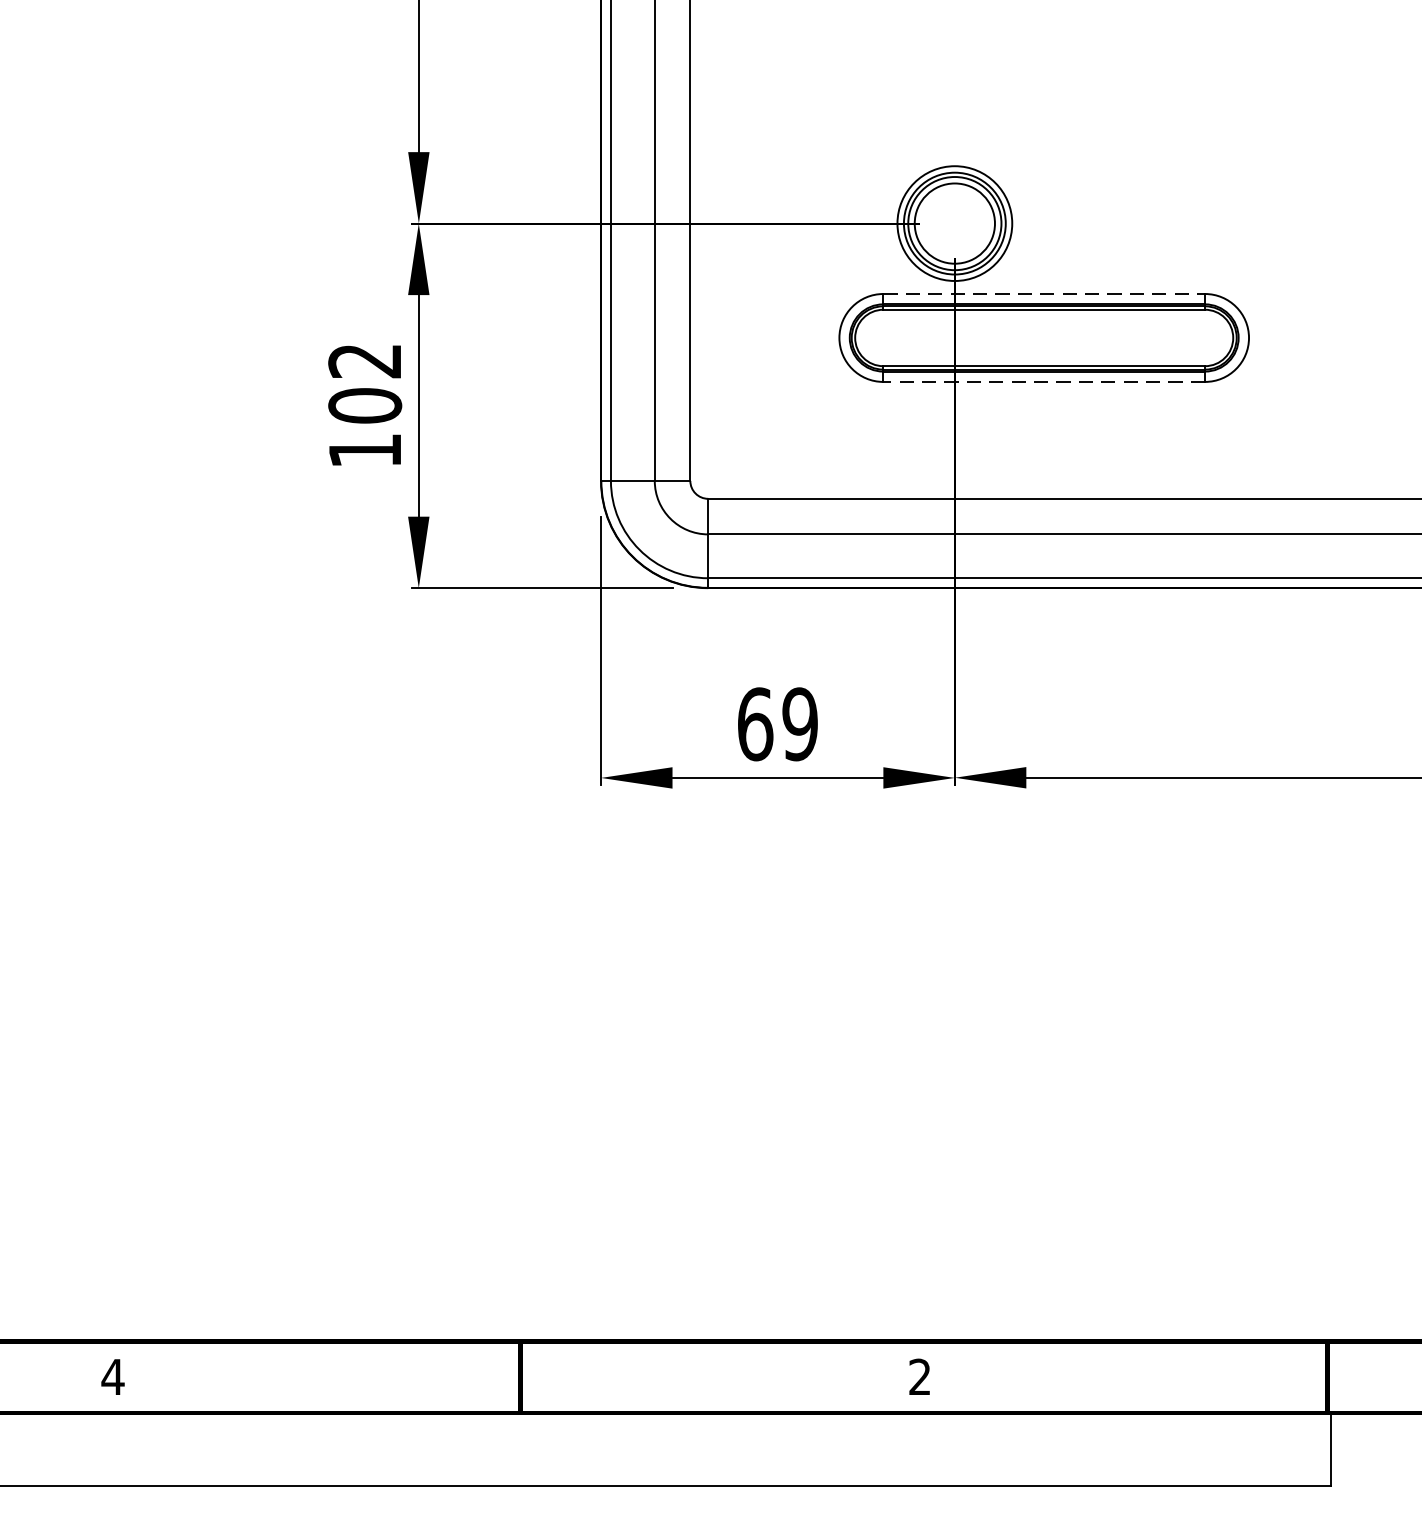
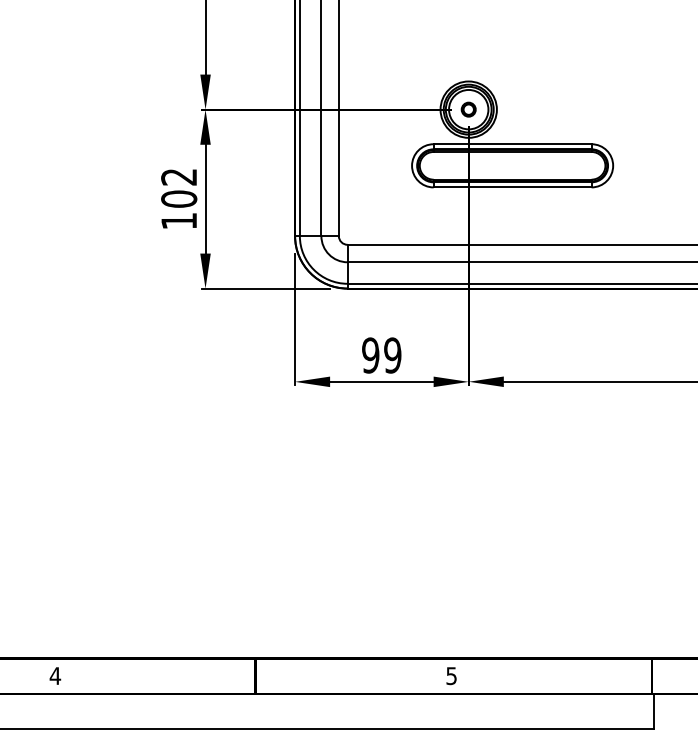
part: (954, 223) -> (468, 109), added
line: (1043, 294) -> (512, 144), dashed -> solid
line: (1043, 382) -> (512, 187), dashed -> solid
text: (754, 724) -> (370, 355), 69 -> 99
text: (919, 1377) -> (451, 676), 2 -> 5

